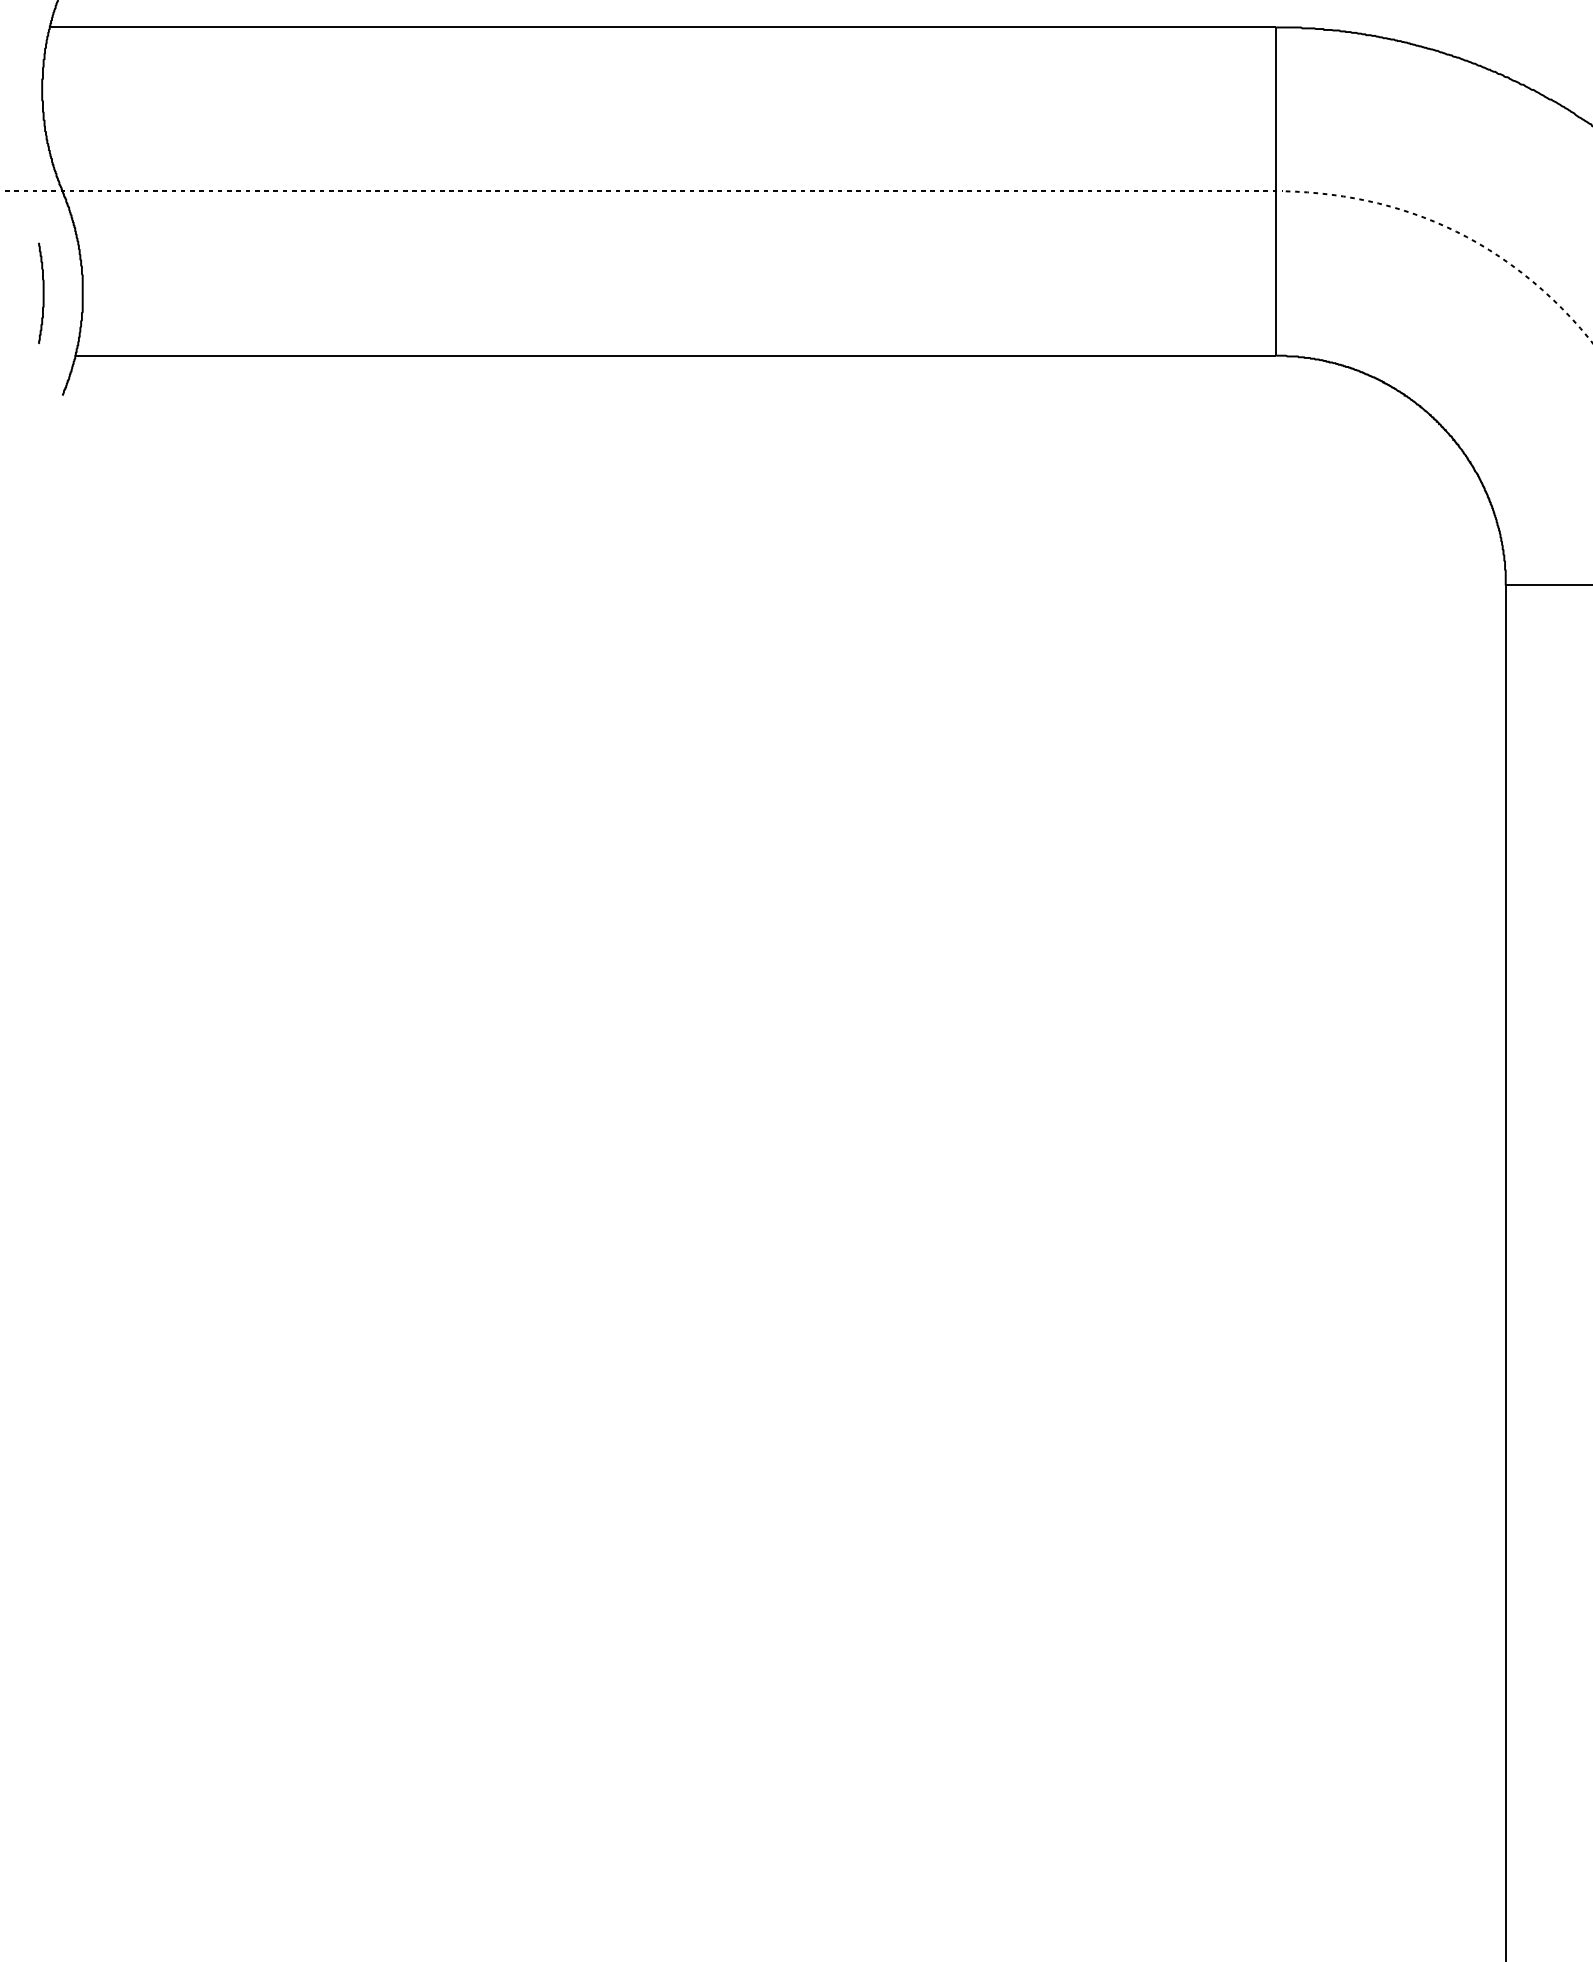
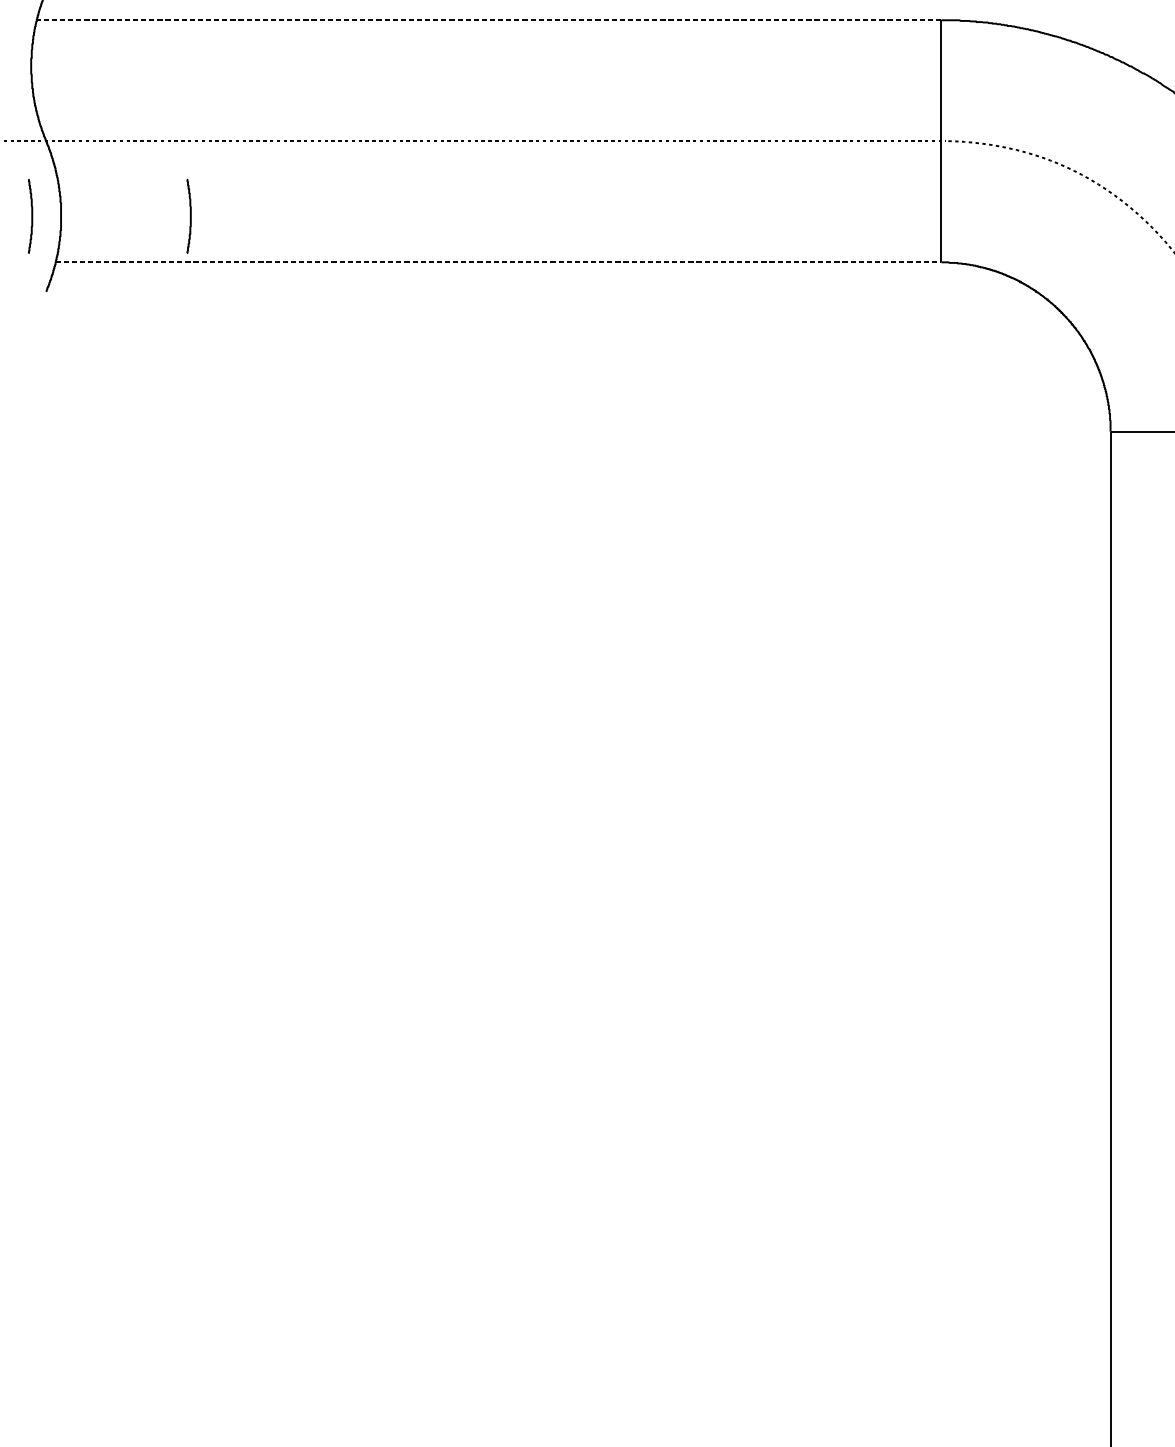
line: (662, 27) -> (488, 20), solid -> dashed
curve: (257, 293) -> (189, 216), added
line: (675, 355) -> (498, 262), solid -> dashed

